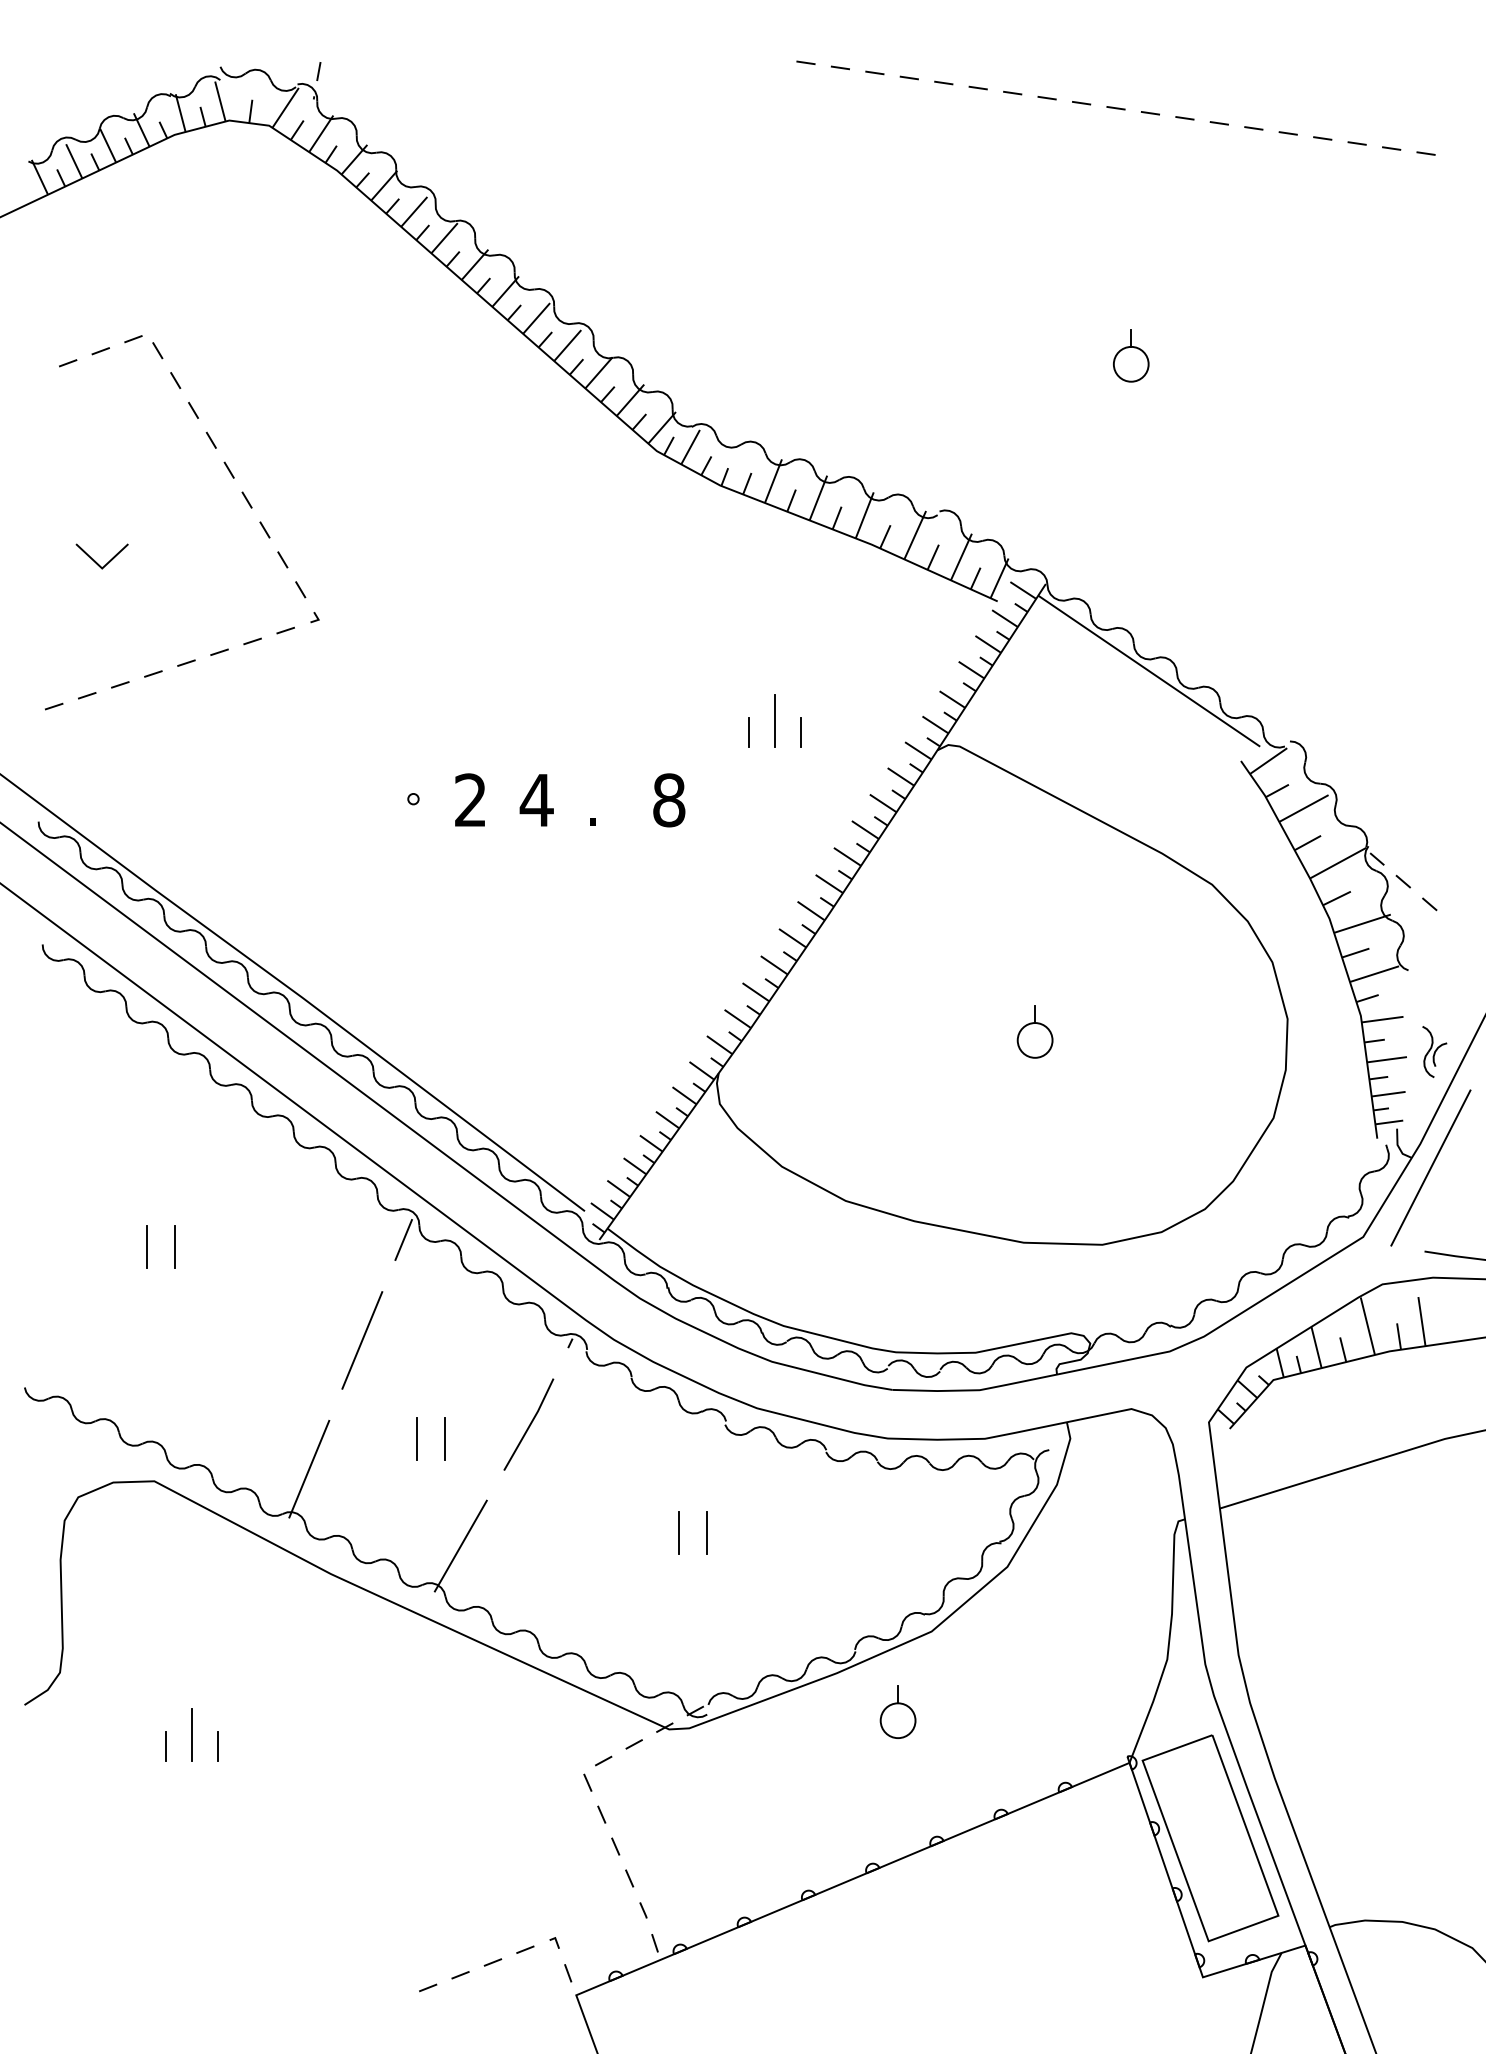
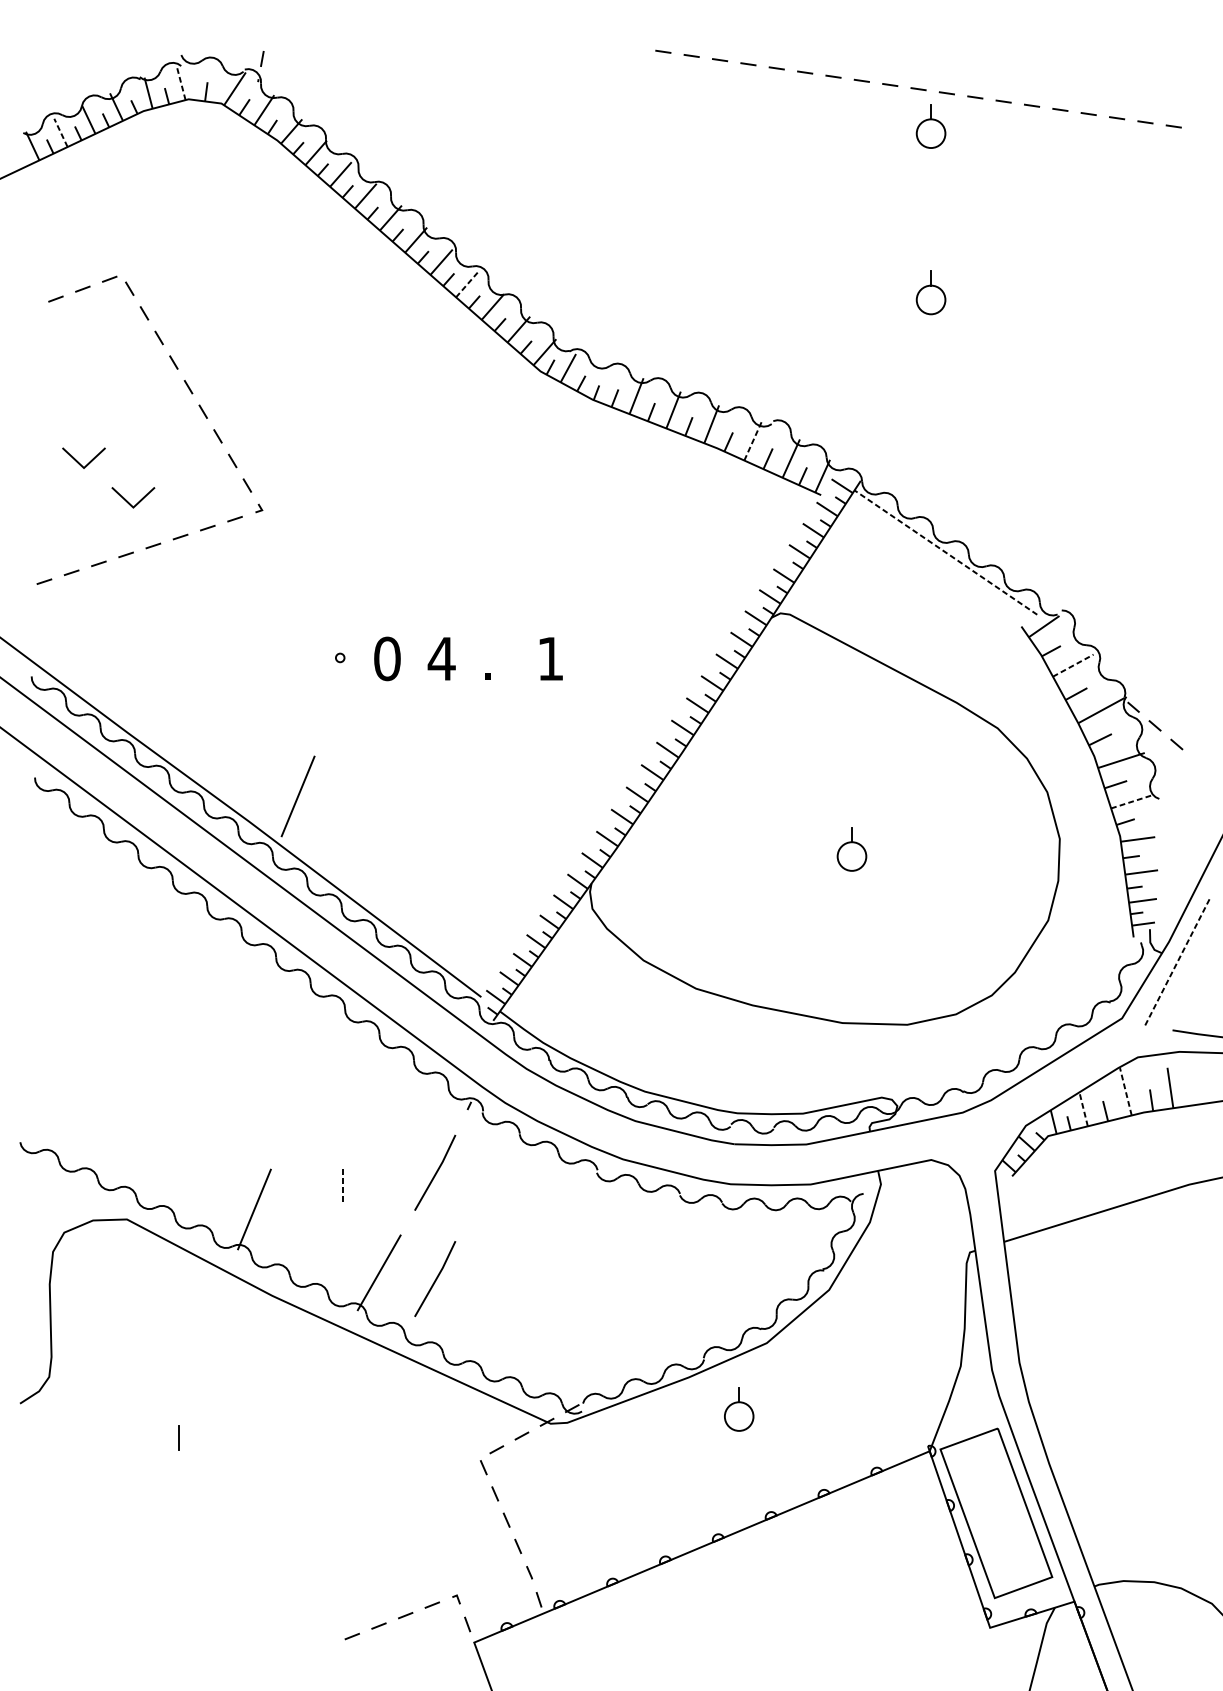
line: (220, 101) -> (181, 83), solid -> dashed
part: (1131, 153) -> (931, 126), added
line: (74, 161) -> (61, 133), solid -> dashed
line: (567, 345) -> (467, 284), solid -> dashed
line: (915, 534) -> (753, 440), solid -> dashed
line: (156, 609) -> (128, 501), added
line: (1148, 670) -> (945, 552), solid -> dashed
line: (774, 721) -> (637, 594), removed
line: (748, 732) -> (616, 603), removed
line: (800, 732) -> (658, 603), removed
text: (470, 800) -> (387, 659), 2 -> 0
text: (669, 800) -> (550, 659), 8 -> 1
line: (1304, 808) -> (1073, 665), solid -> dashed
line: (1374, 974) -> (1131, 802), solid -> dashed
part: (1434, 1051) -> (1180, 865), removed
line: (1431, 1167) -> (1178, 961), solid -> dashed
line: (403, 1239) -> (332, 1020), removed
line: (146, 1247) -> (120, 1027), removed
line: (174, 1247) -> (143, 1027), removed
line: (1367, 1326) -> (1125, 1092), solid -> dashed
line: (362, 1340) -> (298, 796), moved
line: (1316, 1346) -> (1083, 1108), solid -> dashed
line: (416, 1438) -> (342, 1184), solid -> dashed
line: (444, 1438) -> (365, 1184), removed
line: (679, 1532) -> (559, 1261), removed
line: (707, 1532) -> (582, 1261), removed
line: (529, 1553) -> (435, 1278), added
line: (191, 1735) -> (157, 1428), removed
line: (165, 1746) -> (136, 1437), removed

